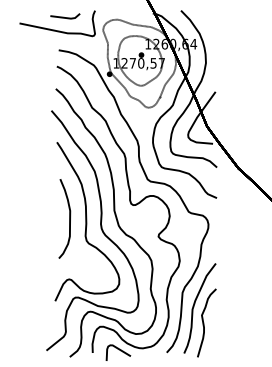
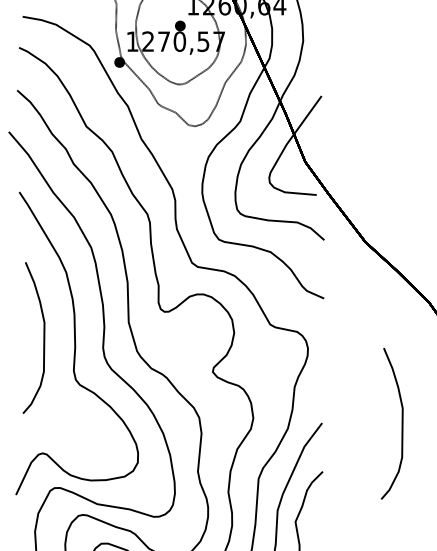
curve: (257, 263) -> (401, 423), added

